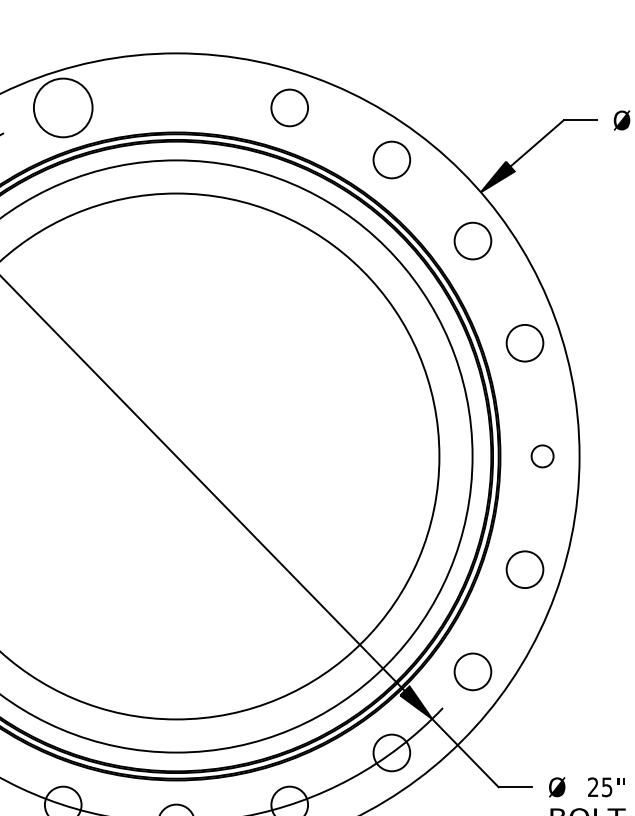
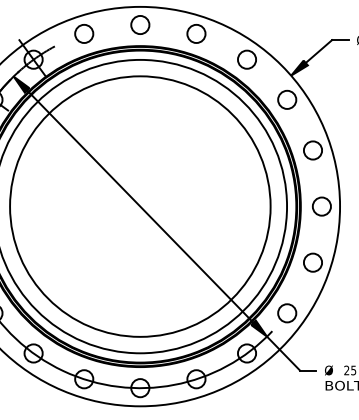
circle: (176, 88) -> (140, 24), added
circle: (63, 107) -> (84, 33), size x0.62
circle: (542, 456) -> (321, 206), size x1.67

